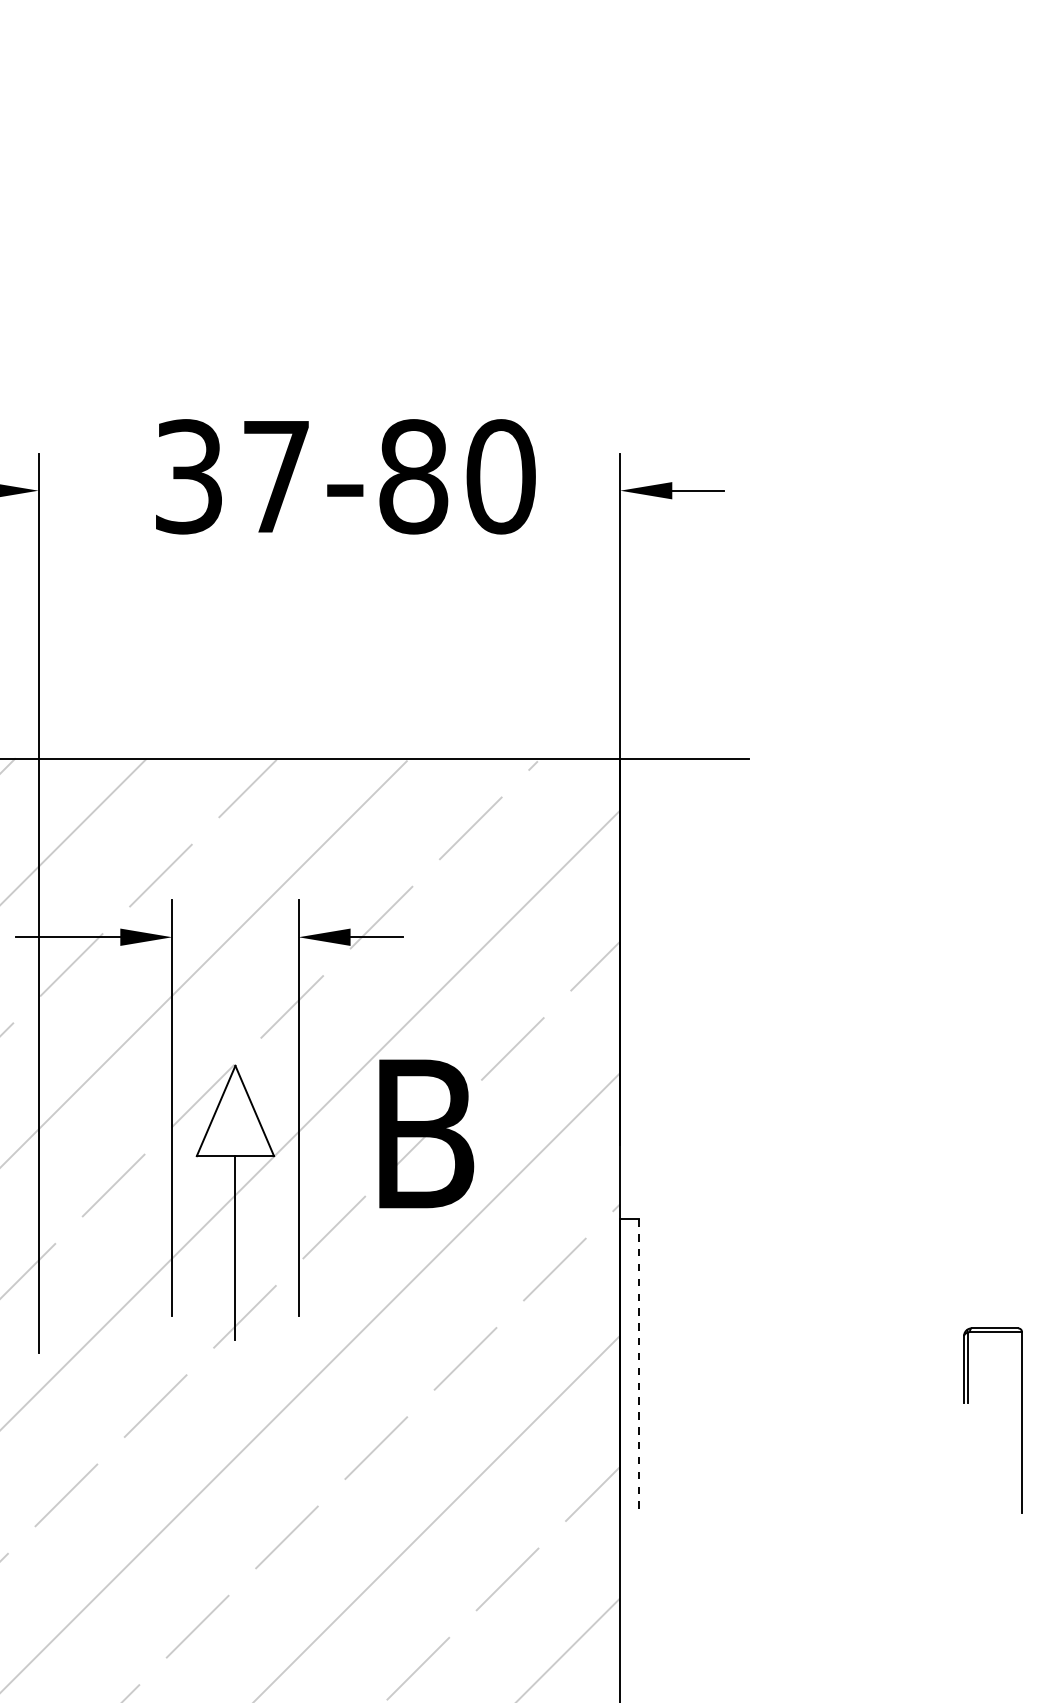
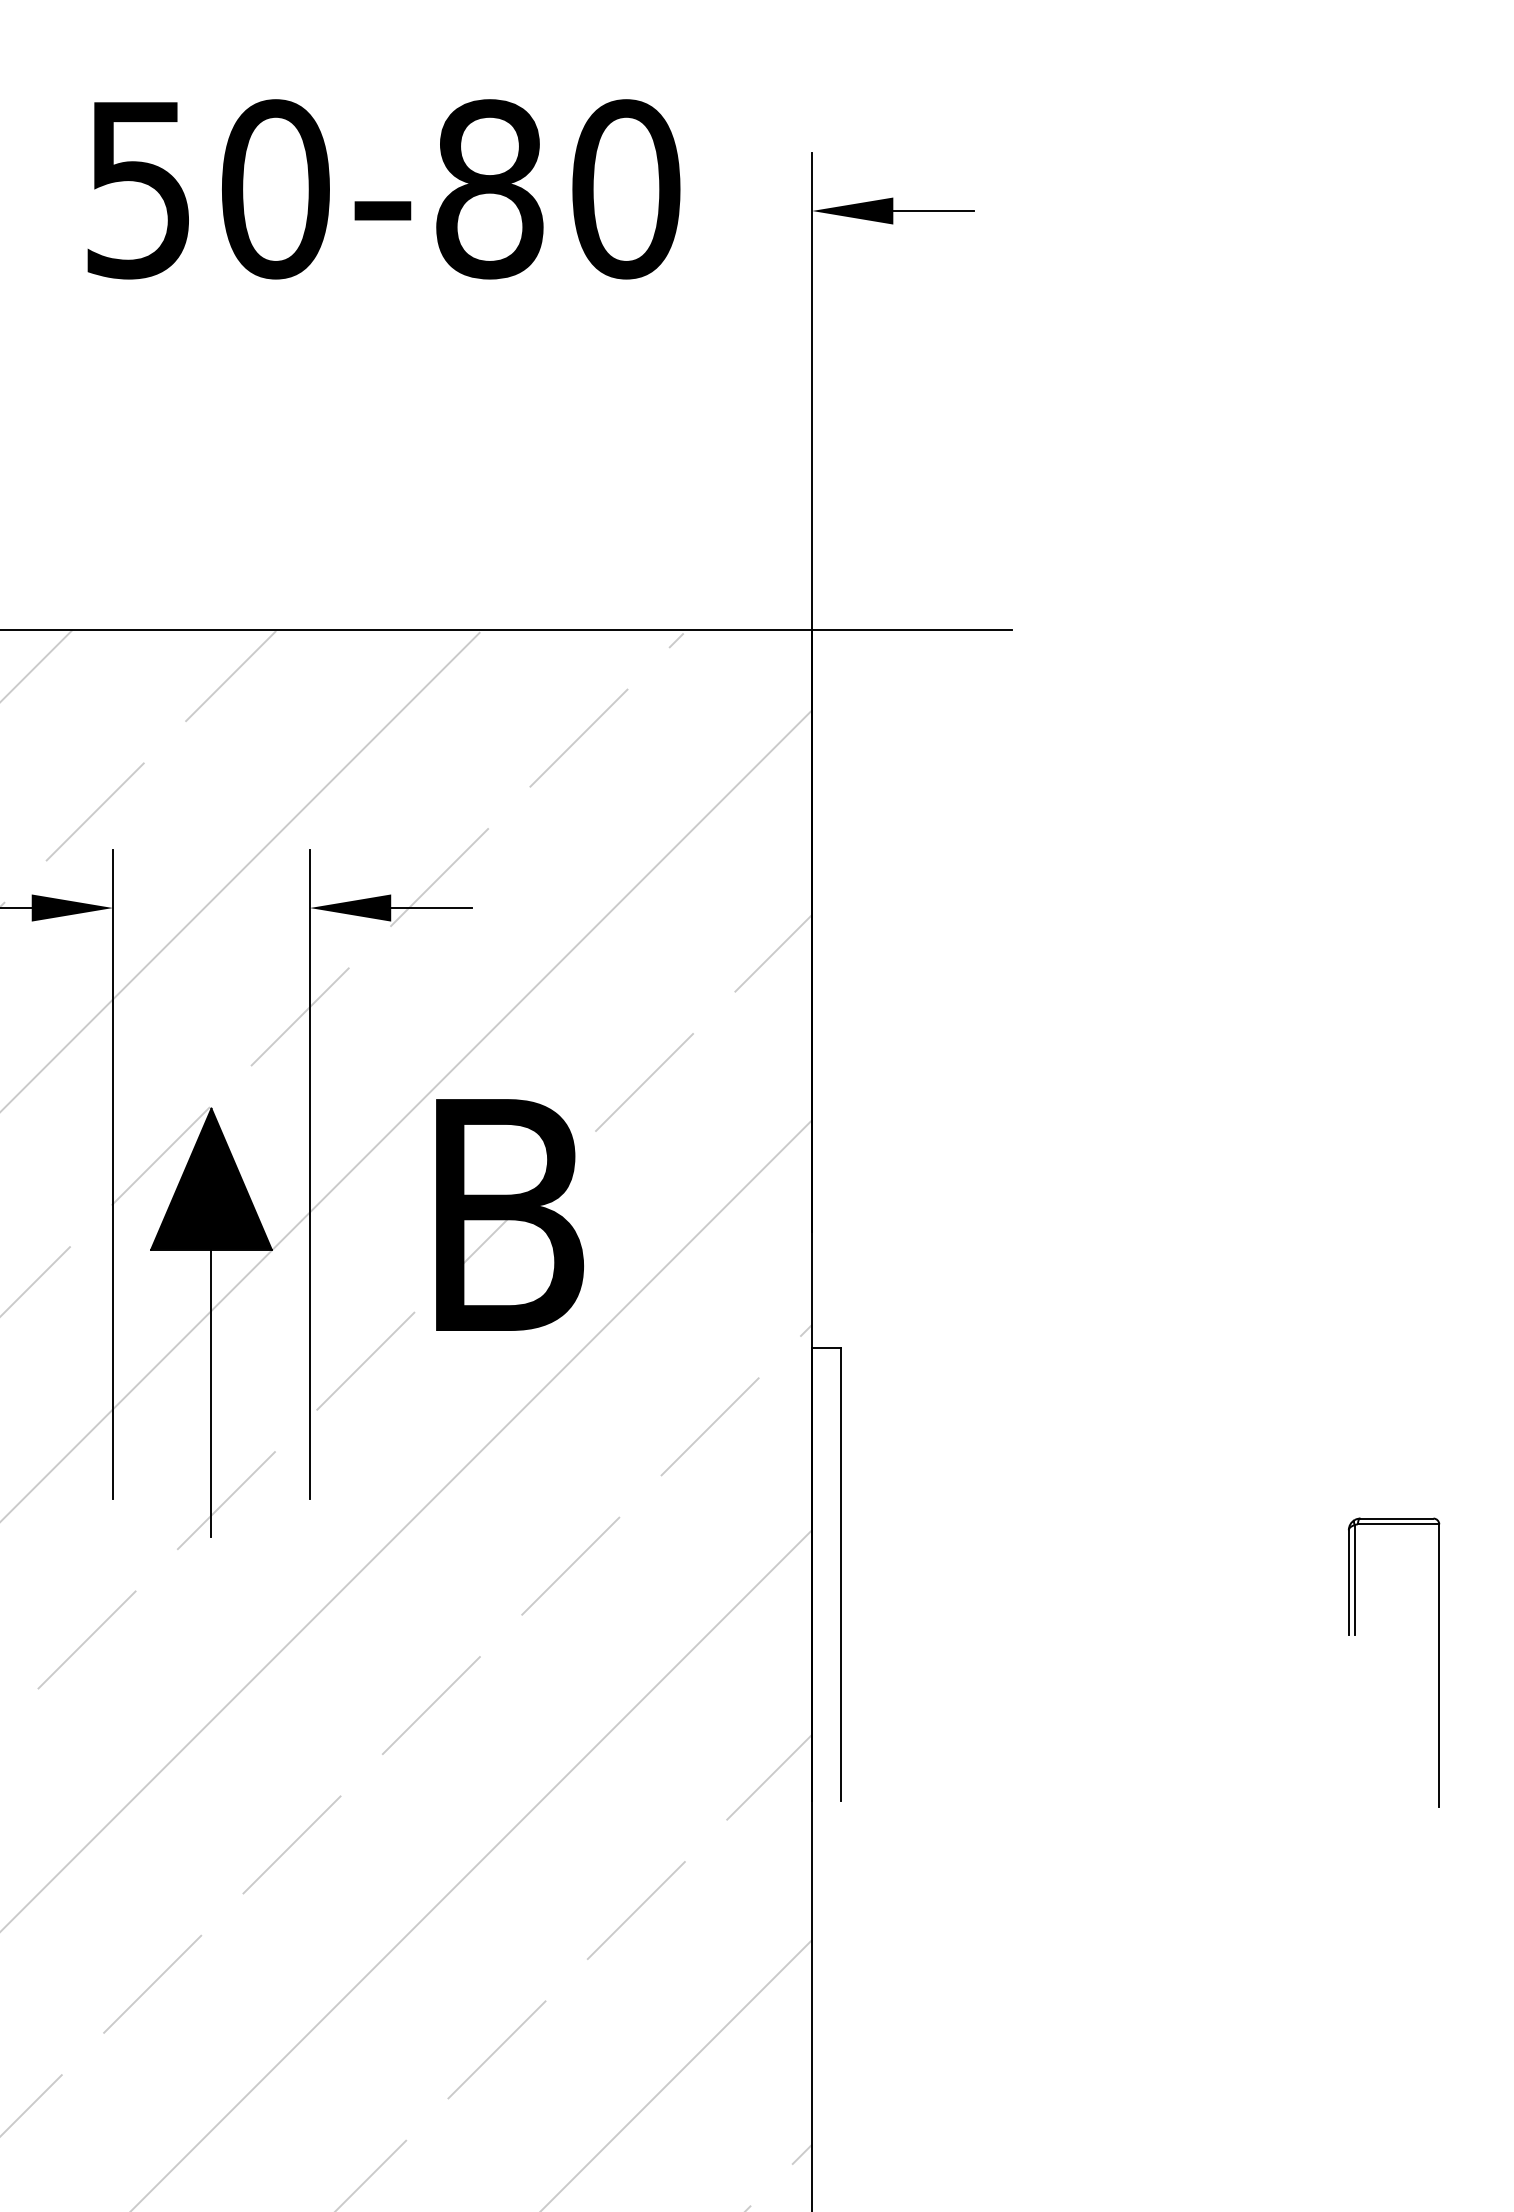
text: (233, 476) -> (208, 188), 37-80 -> 50-80
fill: (235, 1110) -> (211, 1178), added
line: (638, 1364) -> (840, 1574), dashed -> solid

